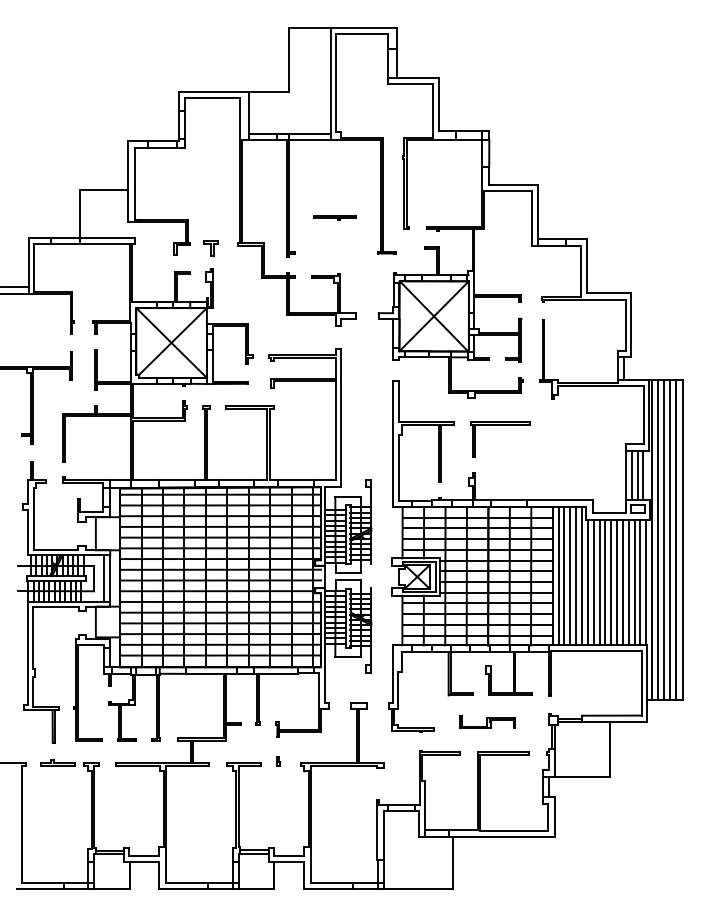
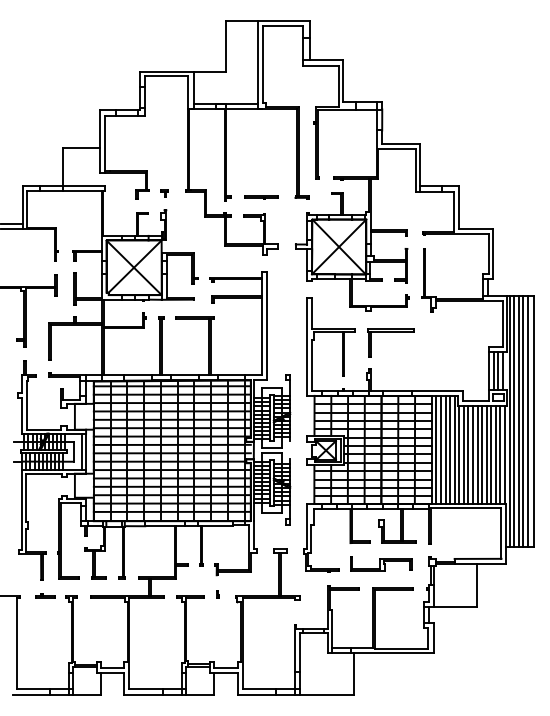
part: (334, 217) -> (261, 197), moved
part: (210, 247) -> (164, 193), size x0.62
part: (487, 721) -> (380, 563), size x1.43
part: (57, 763) -> (44, 596), size x0.71

